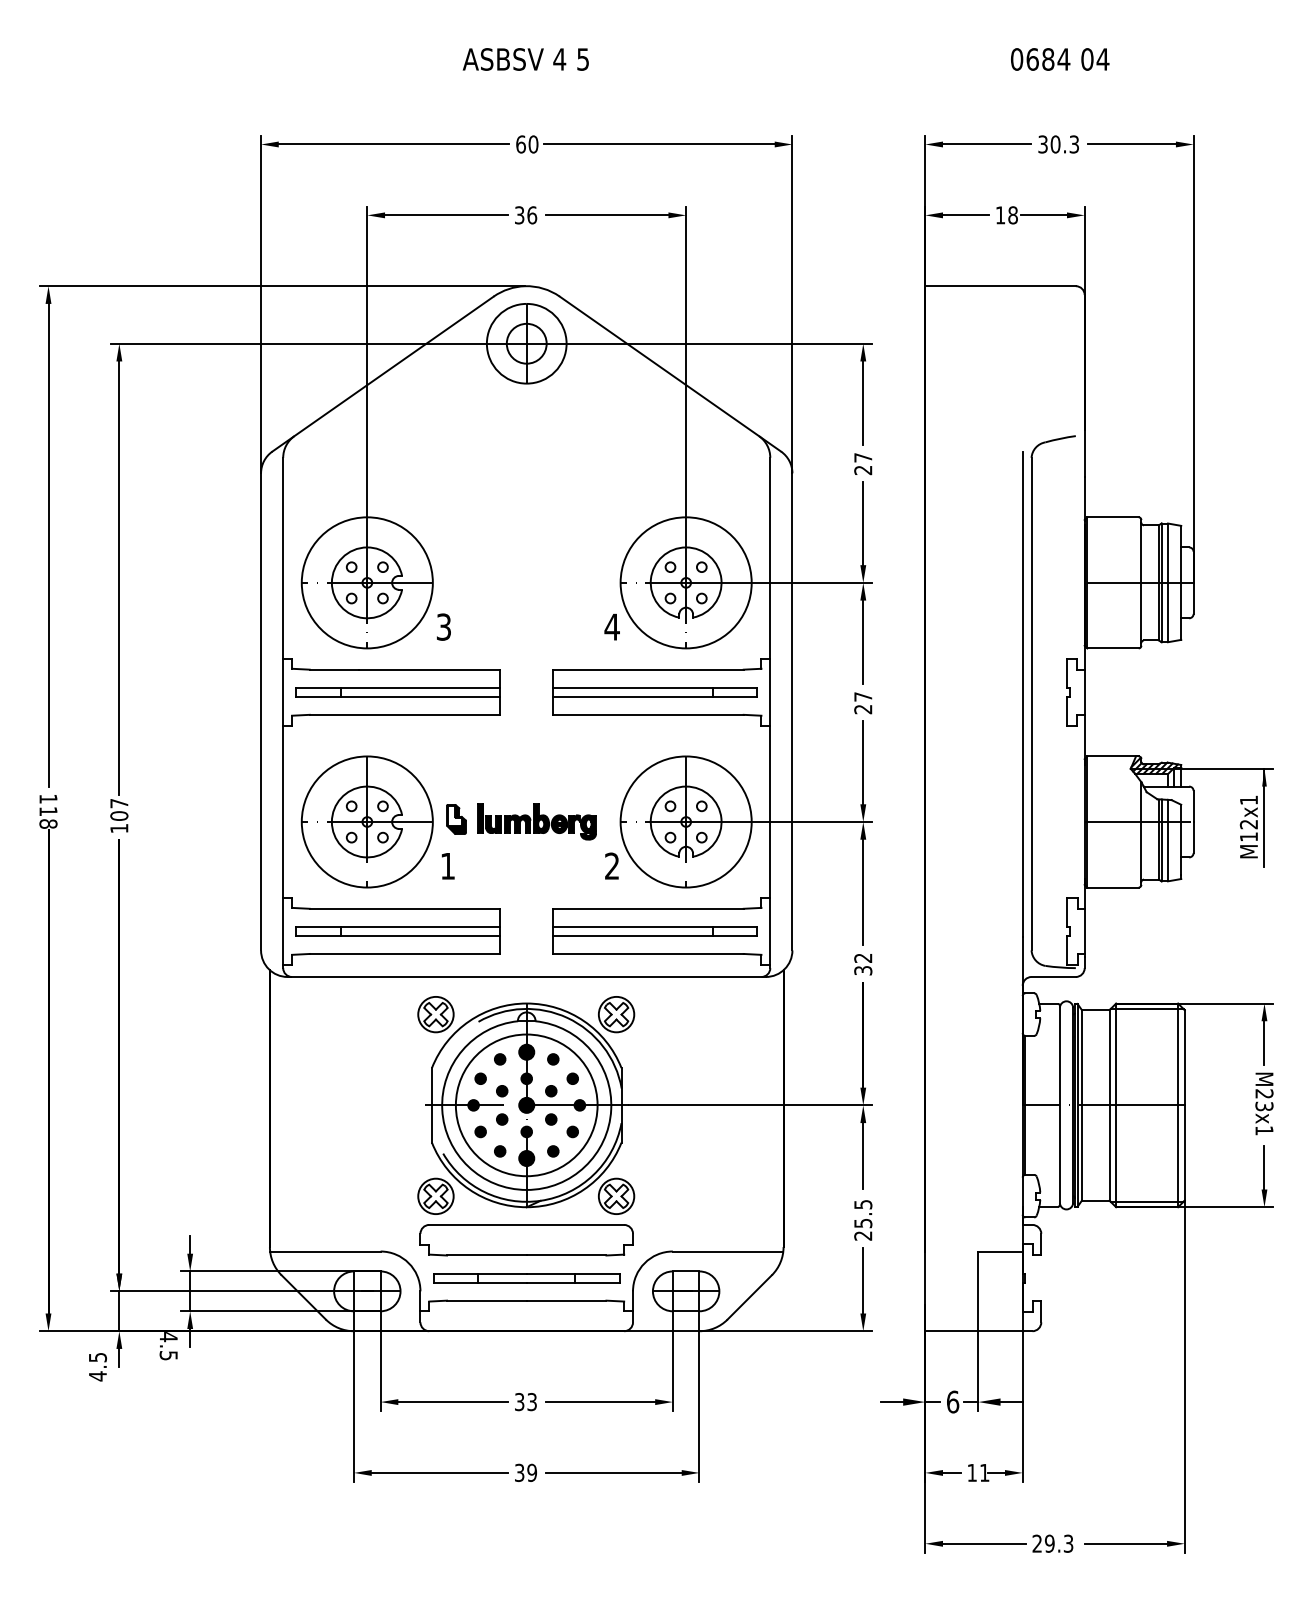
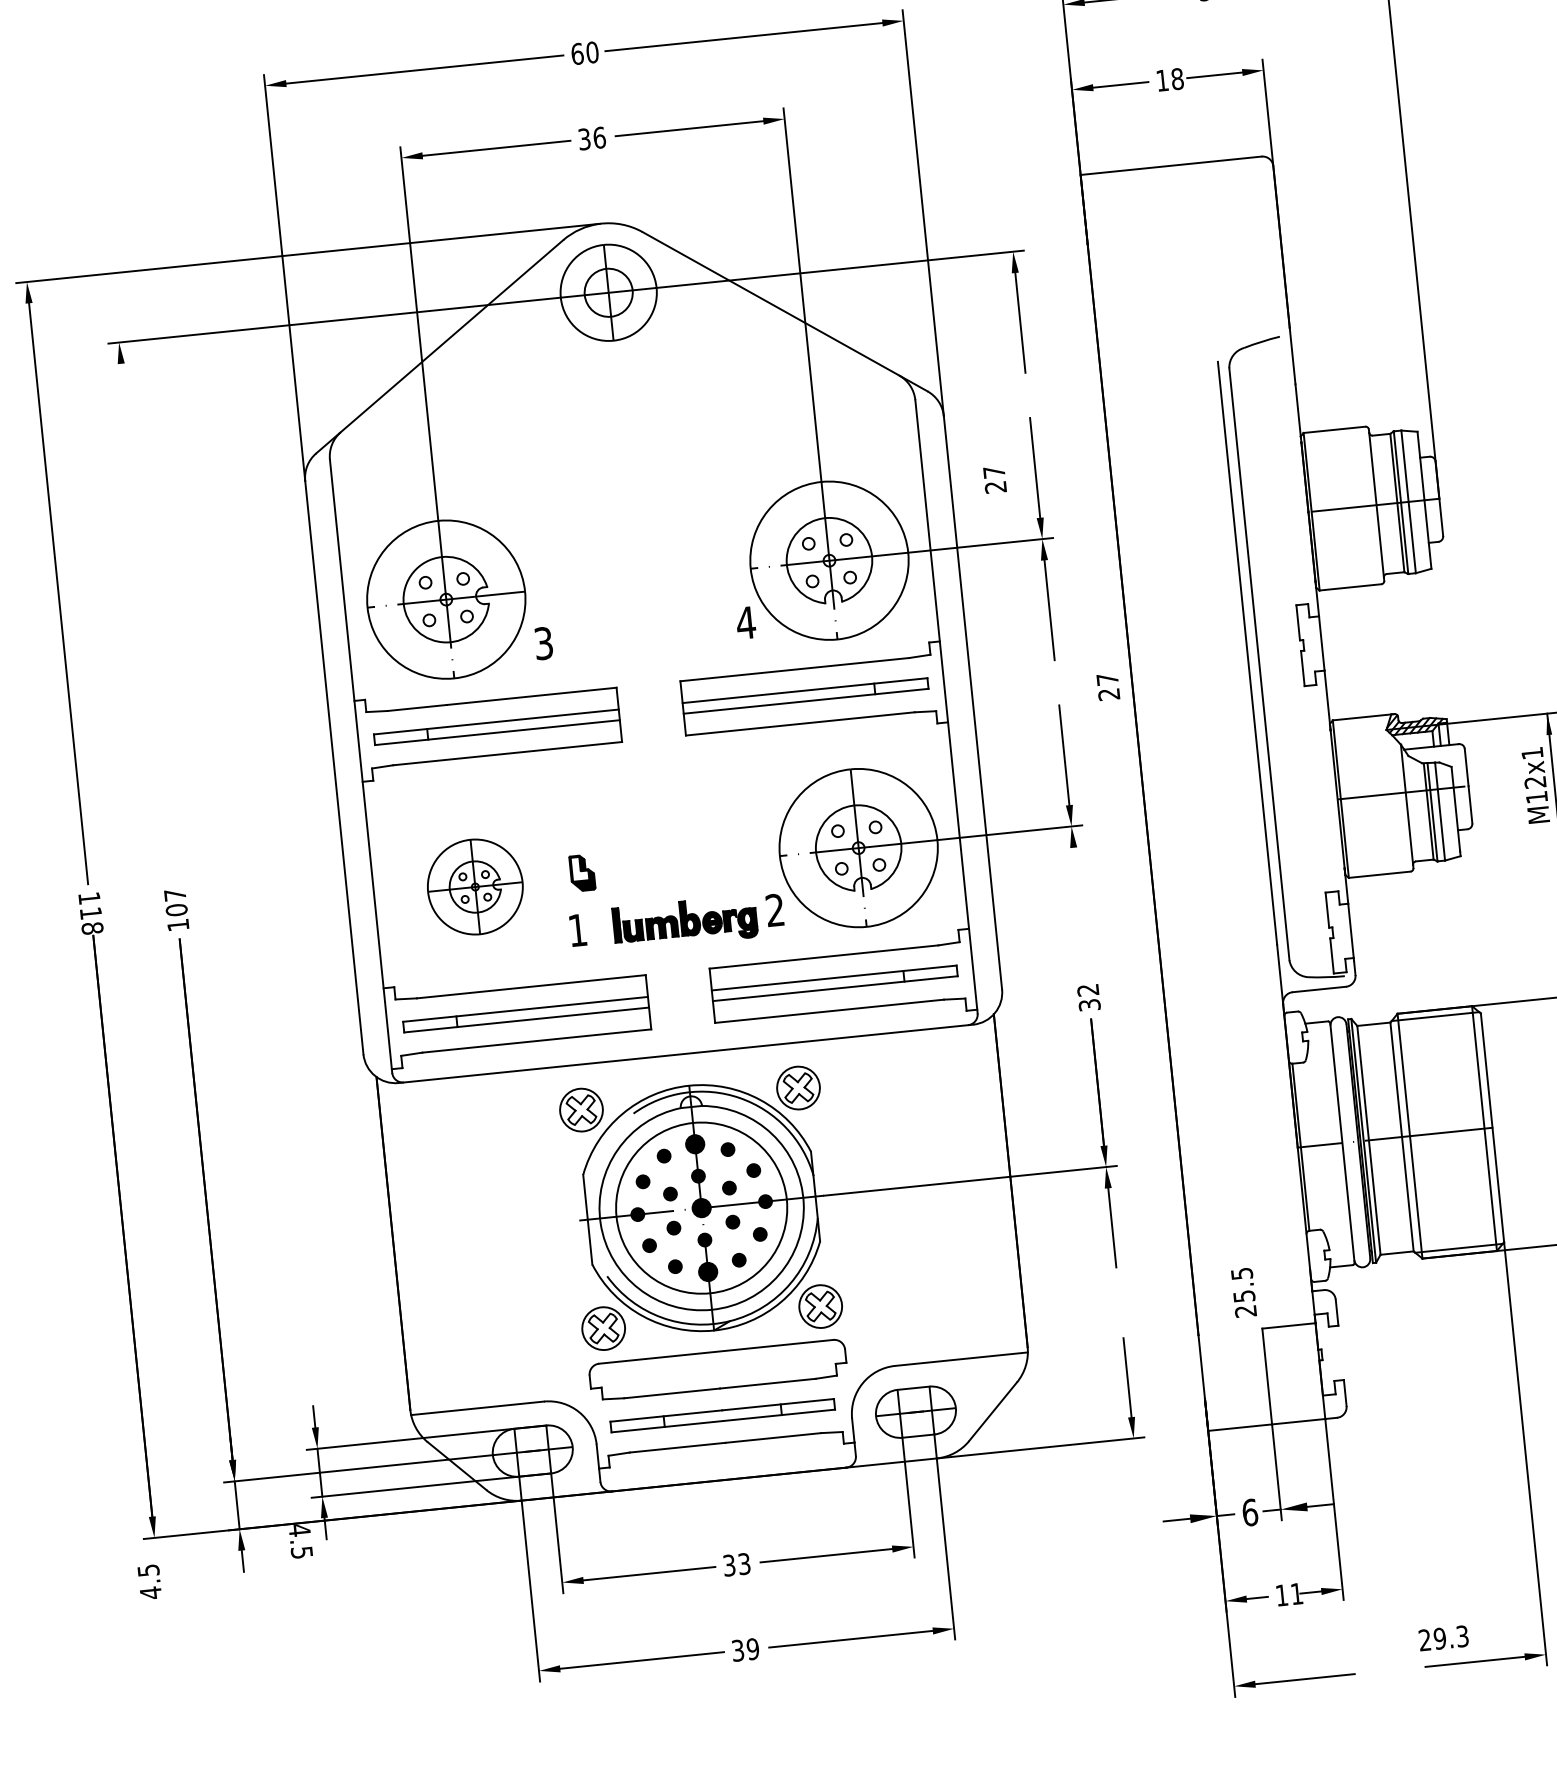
text: (863, 464) -> (995, 480), moved
line: (119, 577) -> (147, 623), removed
text: (863, 703) -> (1108, 687), moved
part: (366, 821) -> (474, 886), size x0.6
part: (536, 821) -> (684, 922), moved
line: (863, 891) -> (1080, 909), removed
text: (863, 1220) -> (1244, 1292), moved
text: (97, 1367) -> (149, 1582), moved
text: (1052, 1543) -> (1443, 1638), moved

